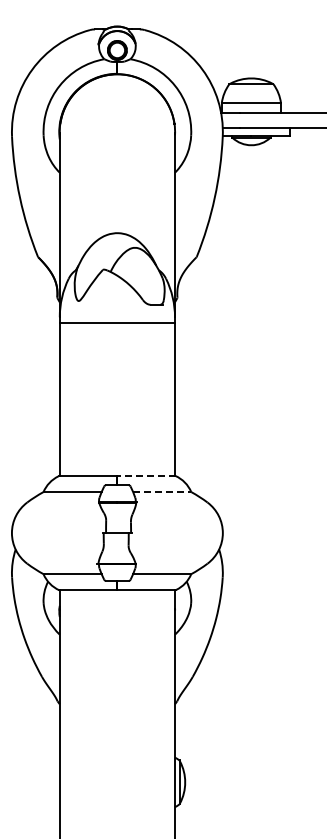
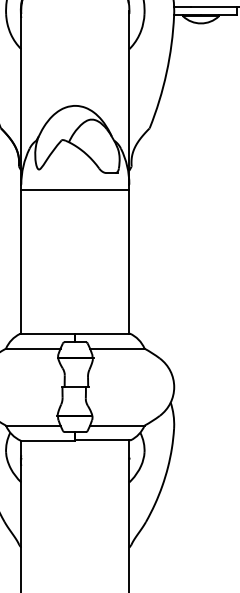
line: (145, 475) -> (101, 333), dashed -> solid
line: (162, 492) -> (117, 349), dashed -> solid

